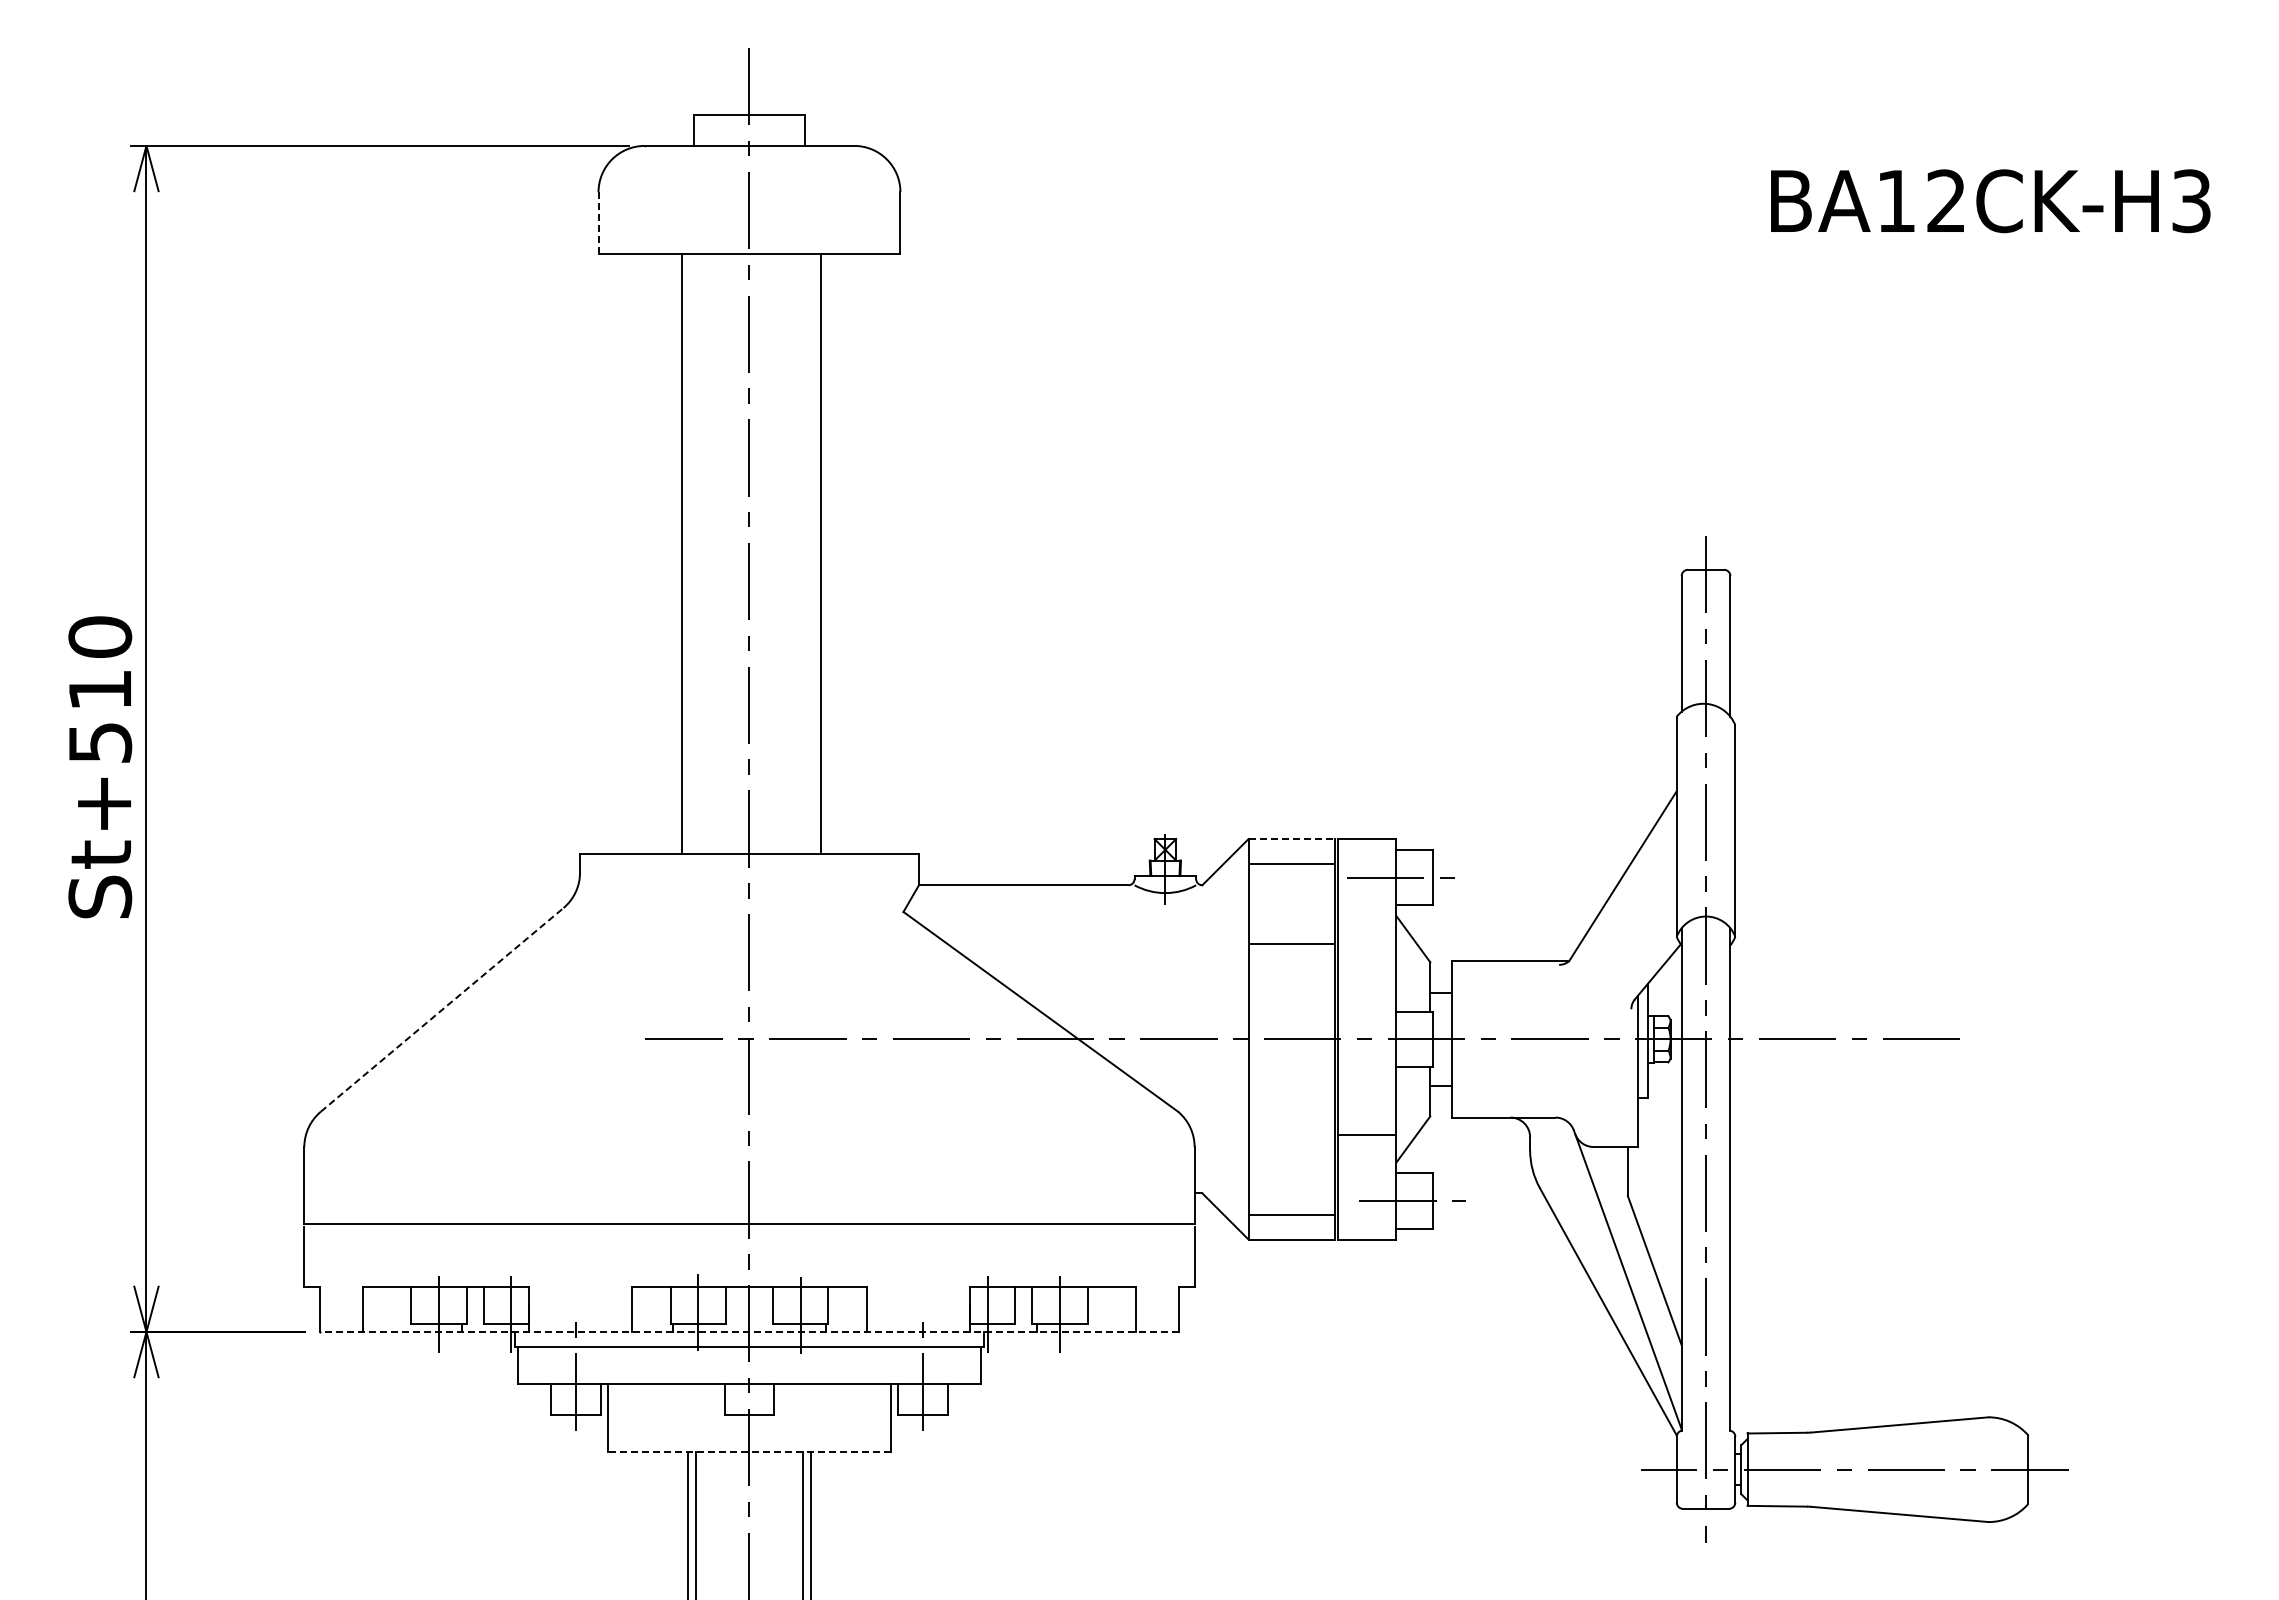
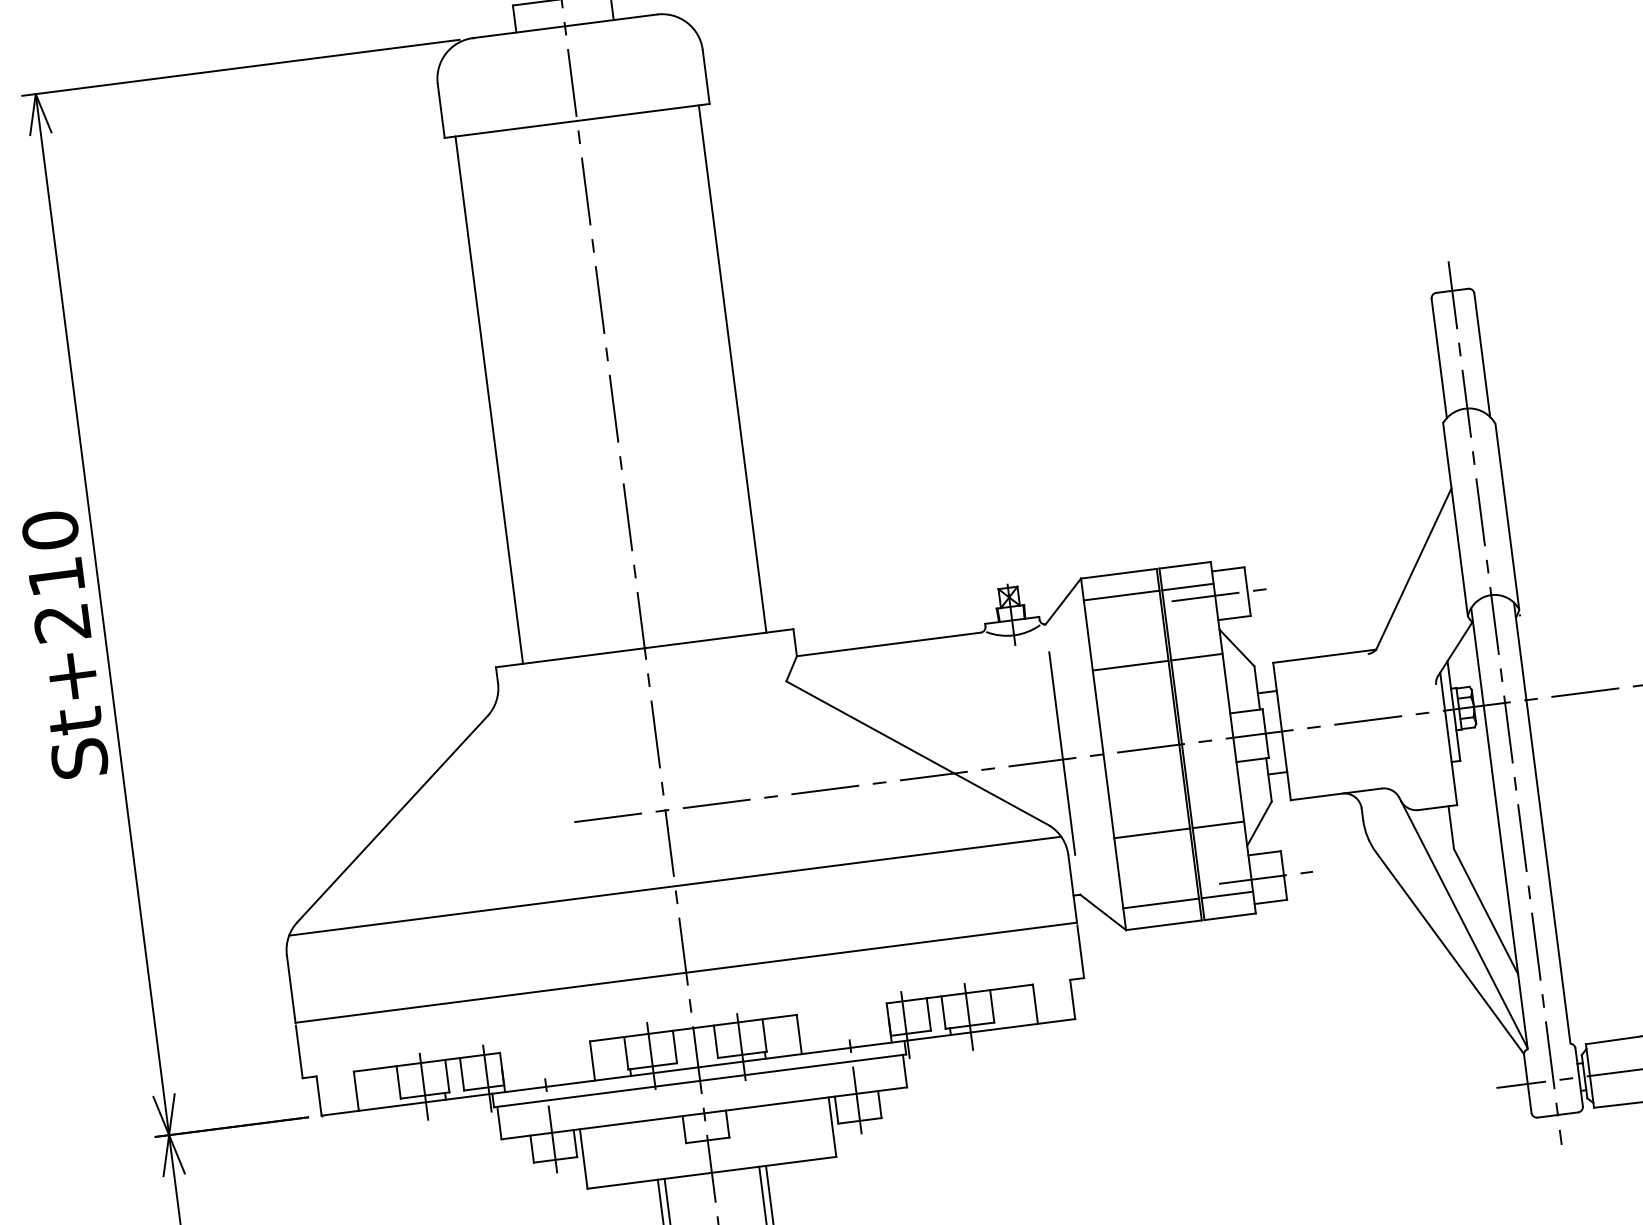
line: (598, 222) -> (441, 110), dashed -> solid
line: (681, 553) -> (488, 399), moved
line: (821, 553) -> (732, 368), moved
text: (100, 742) -> (62, 622), St+510 -> St+210
line: (1292, 839) -> (1119, 574), dashed -> solid
line: (1366, 863) -> (1187, 586), added
line: (1366, 943) -> (1196, 657), added
line: (442, 1009) -> (392, 818), dashed -> solid
line: (1202, 1032) -> (1062, 753), added
line: (749, 1125) -> (675, 886), added
line: (1291, 1134) -> (1151, 833), added
line: (1366, 1214) -> (1226, 894), added
line: (748, 1331) -> (697, 1067), dashed -> solid
line: (749, 1452) -> (711, 1173), dashed -> solid

